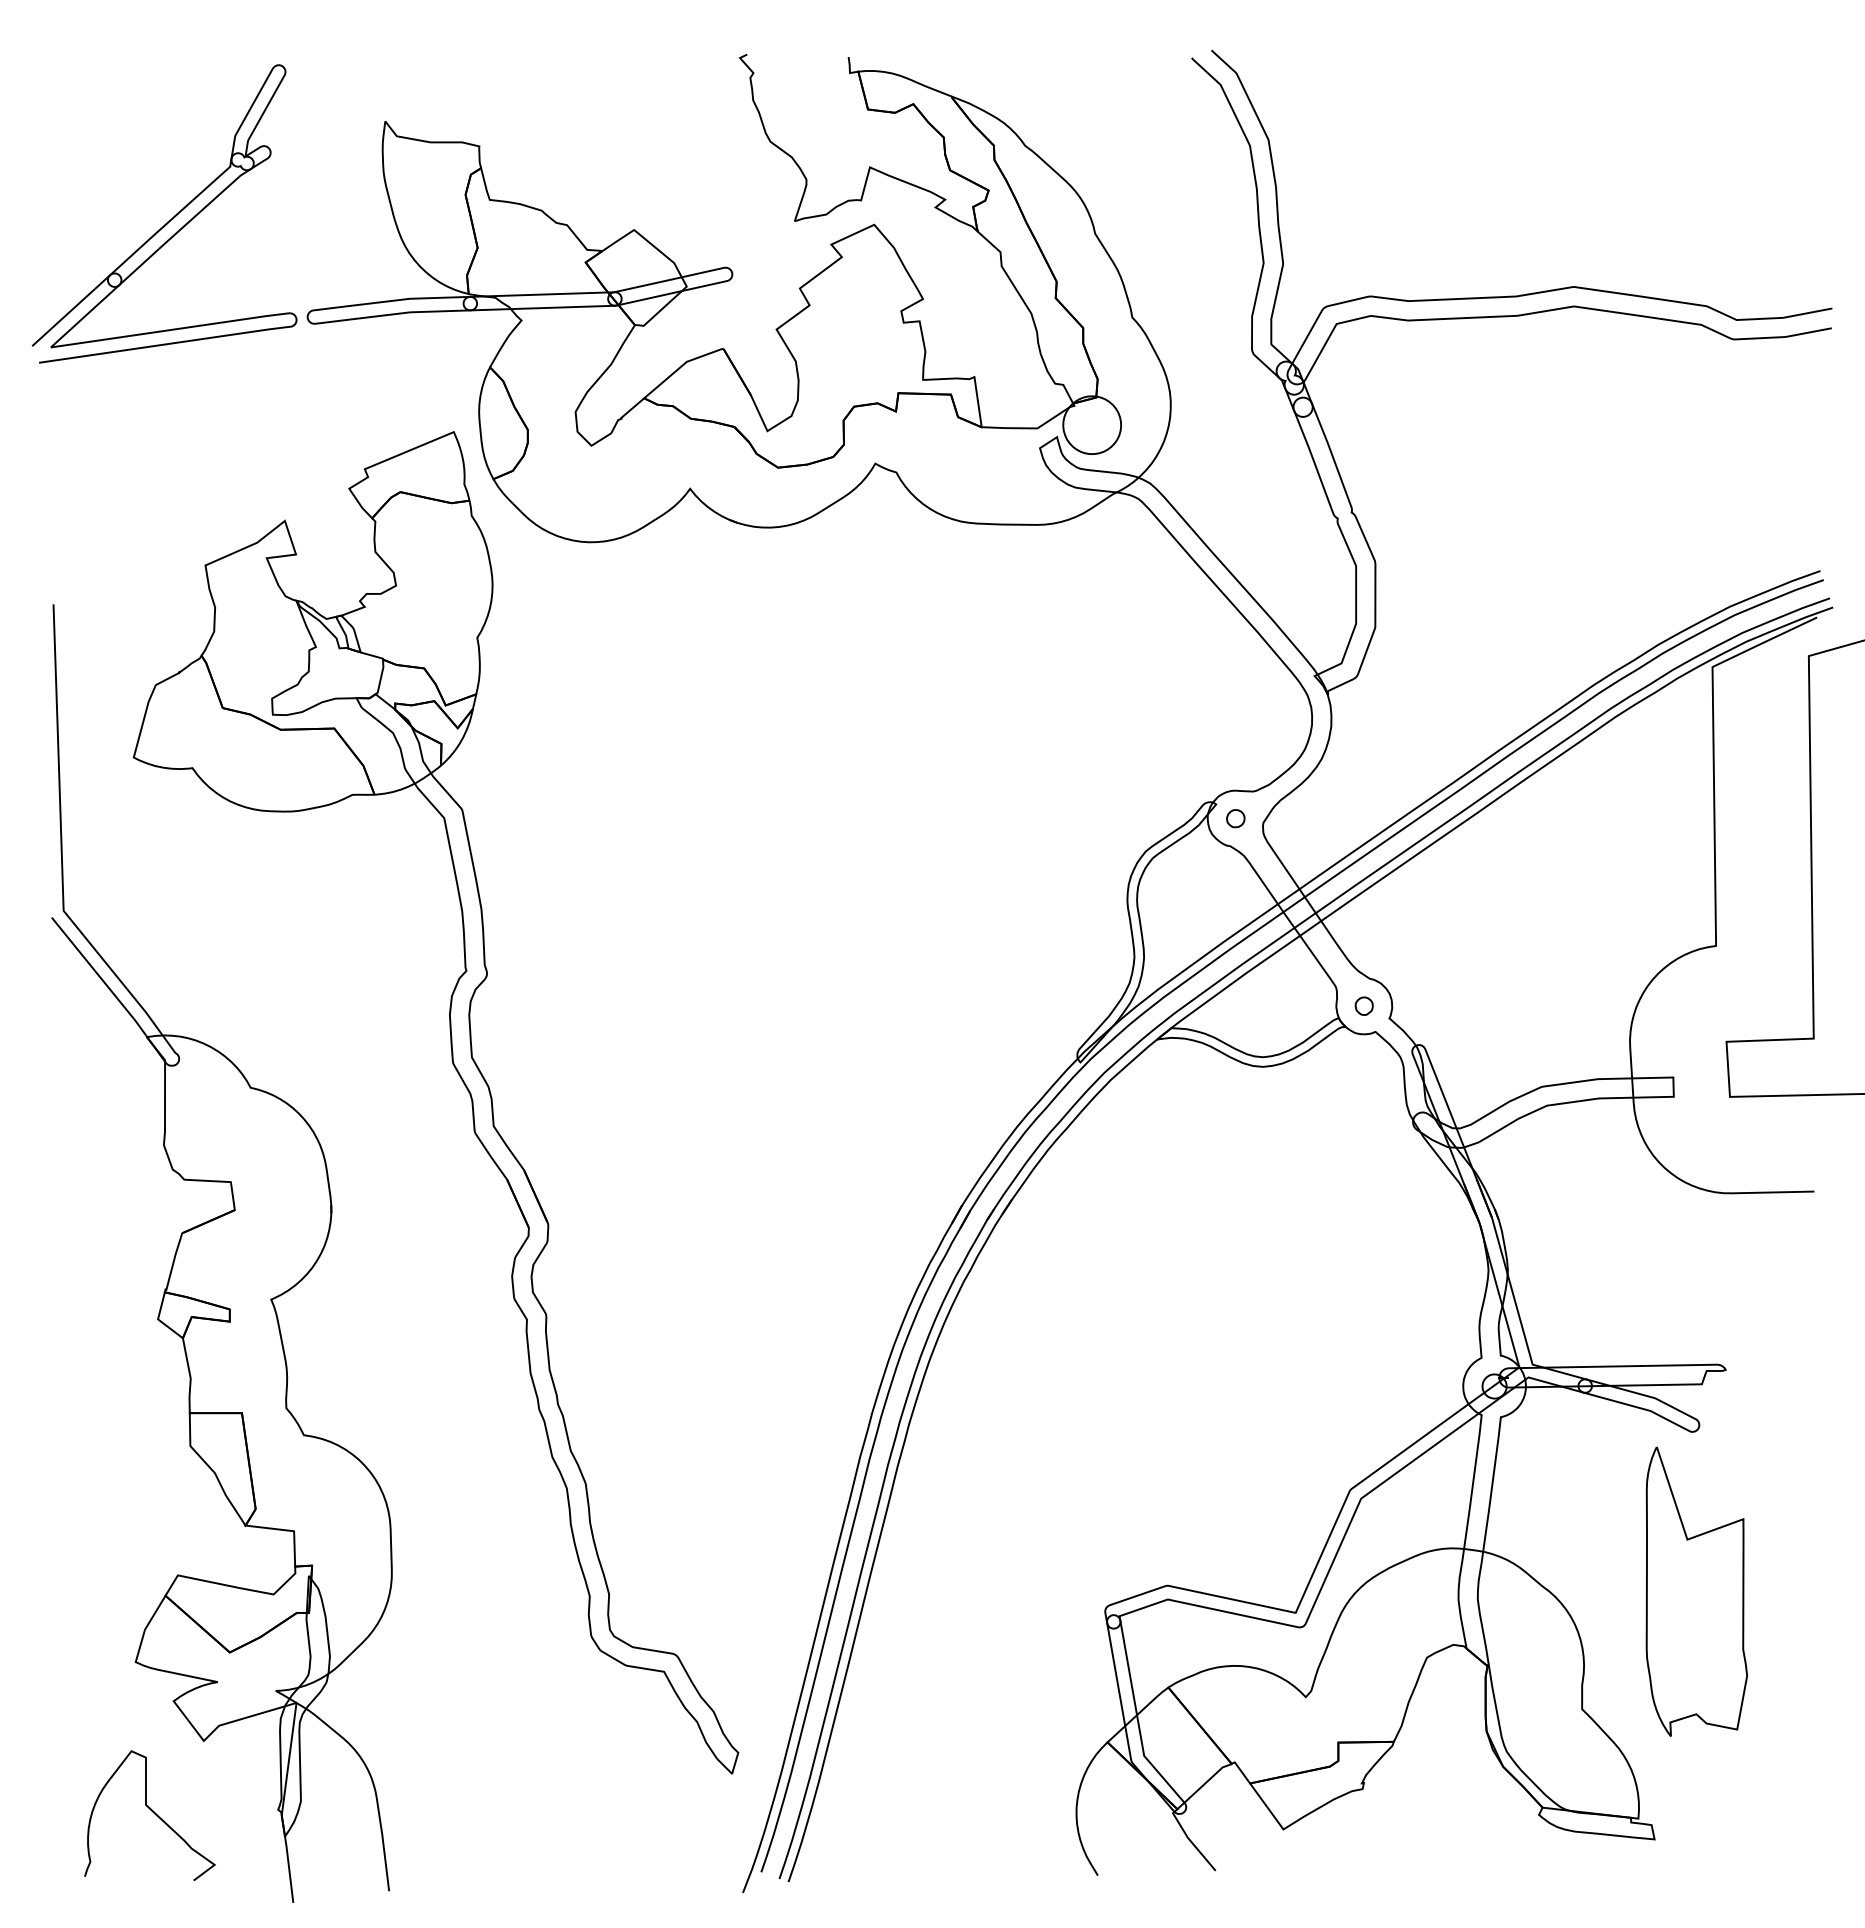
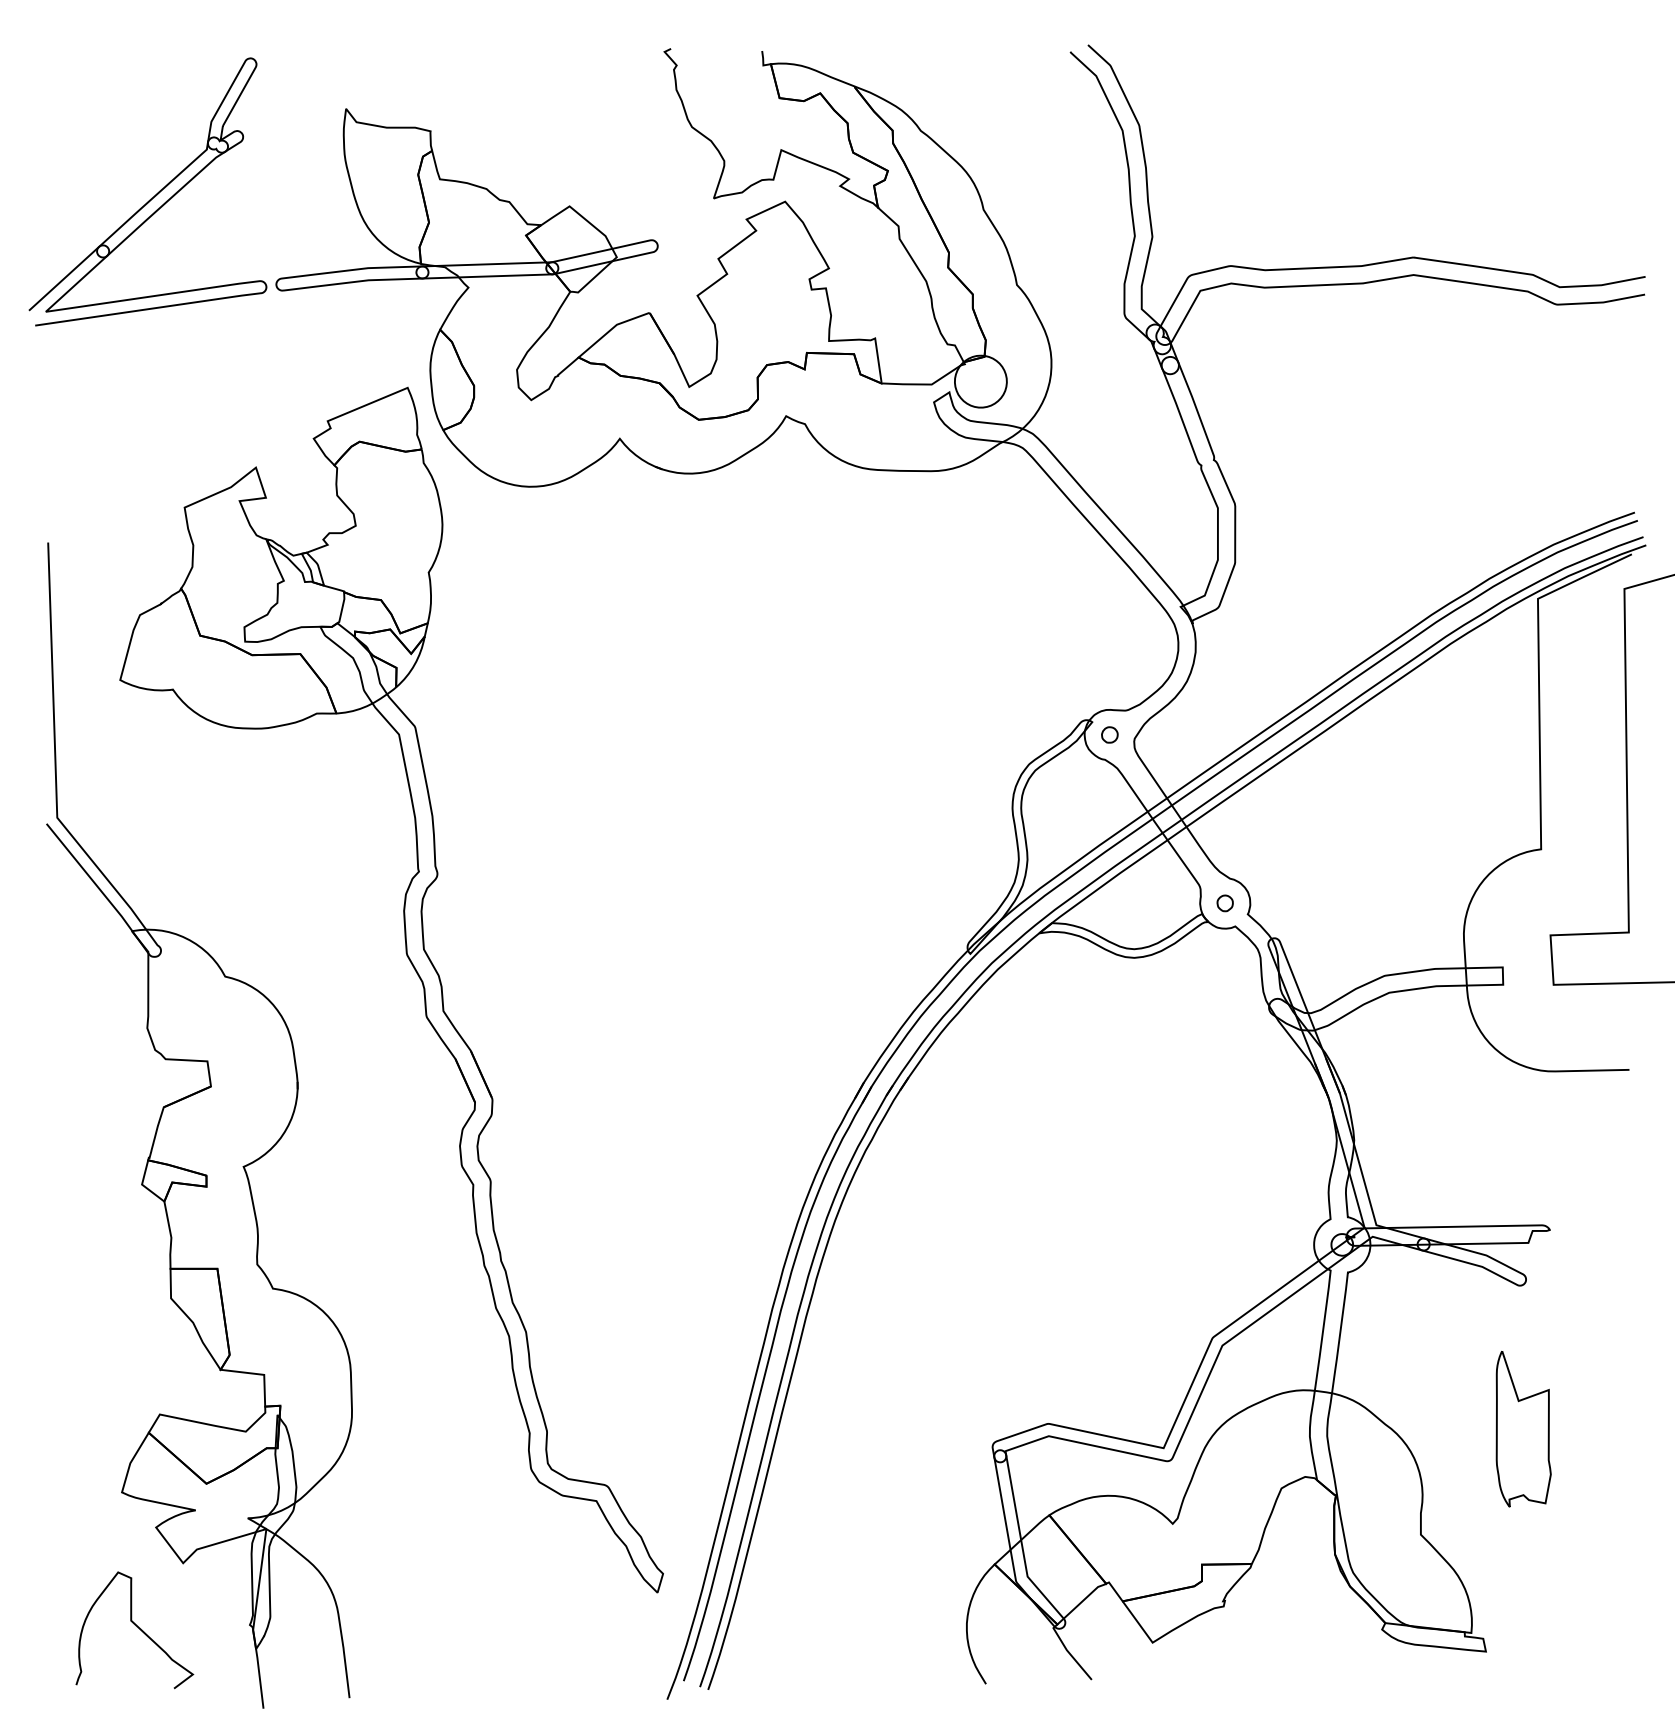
part: (1696, 1591) -> (1523, 1428), size x0.6

